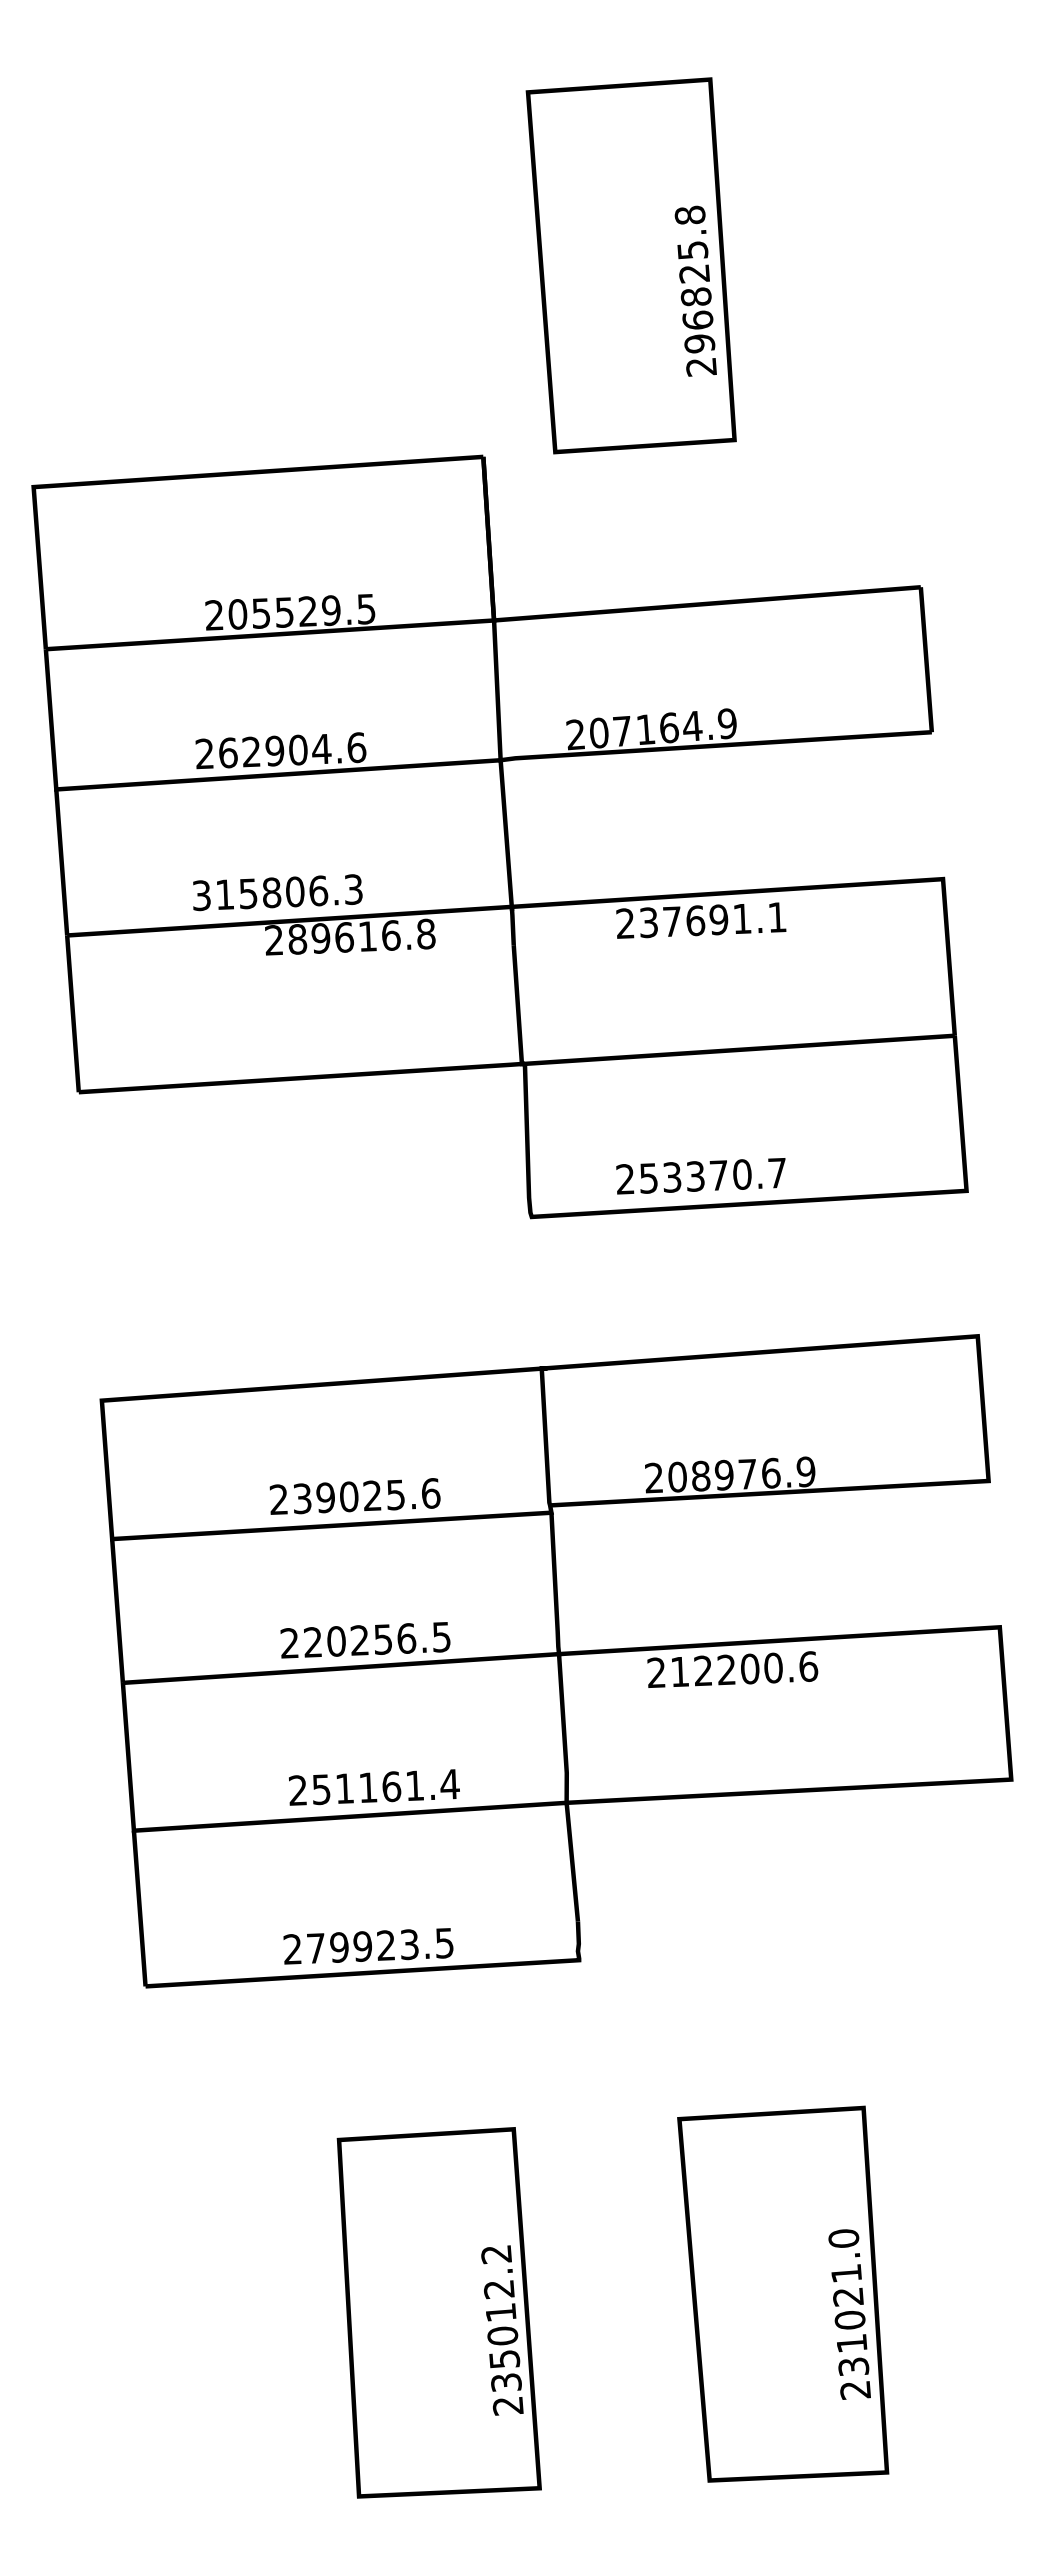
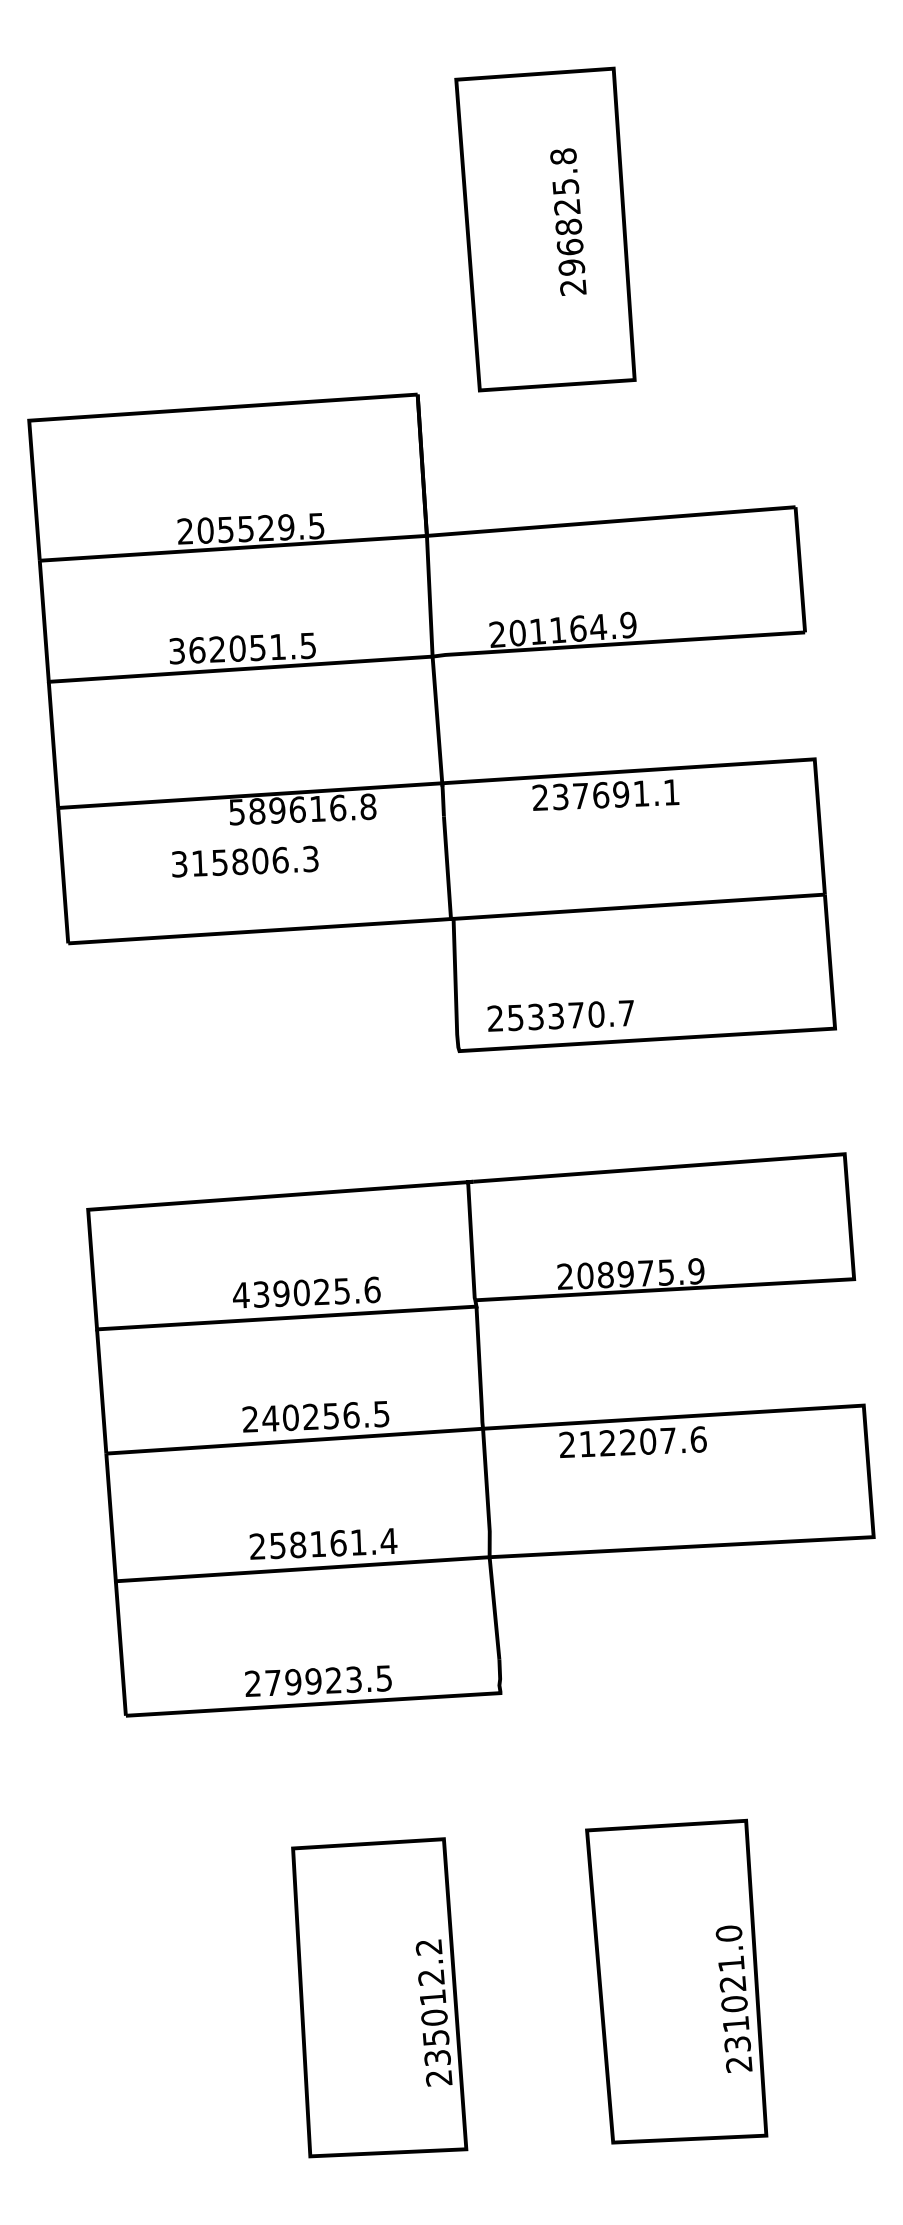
text: (695, 290) -> (568, 221), moved
text: (622, 731) -> (537, 631), 207164.9 -> 201164.9
text: (280, 750) -> (242, 648), 262904.6 -> 362051.5
text: (277, 892) -> (245, 861), moved
text: (273, 940) -> (236, 812), 289616.8 -> 589616.8
text: (700, 1176) -> (560, 1016), moved
text: (771, 1472) -> (666, 1271), 208976.9 -> 208975.9
text: (278, 1499) -> (240, 1295), 239025.6 -> 439025.6
text: (313, 1642) -> (270, 1418), 220256.5 -> 240256.5
text: (773, 1667) -> (668, 1440), 212200.6 -> 212207.6
text: (345, 1788) -> (298, 1544), 251161.4 -> 258161.4

